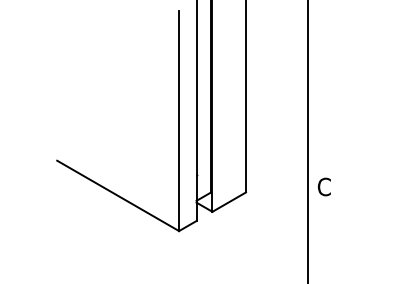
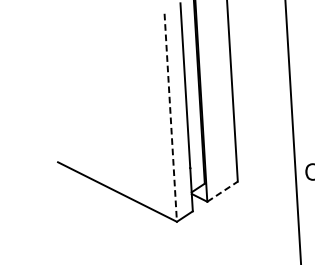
line: (179, 121) -> (171, 118), solid -> dashed
line: (229, 201) -> (222, 191), solid -> dashed

